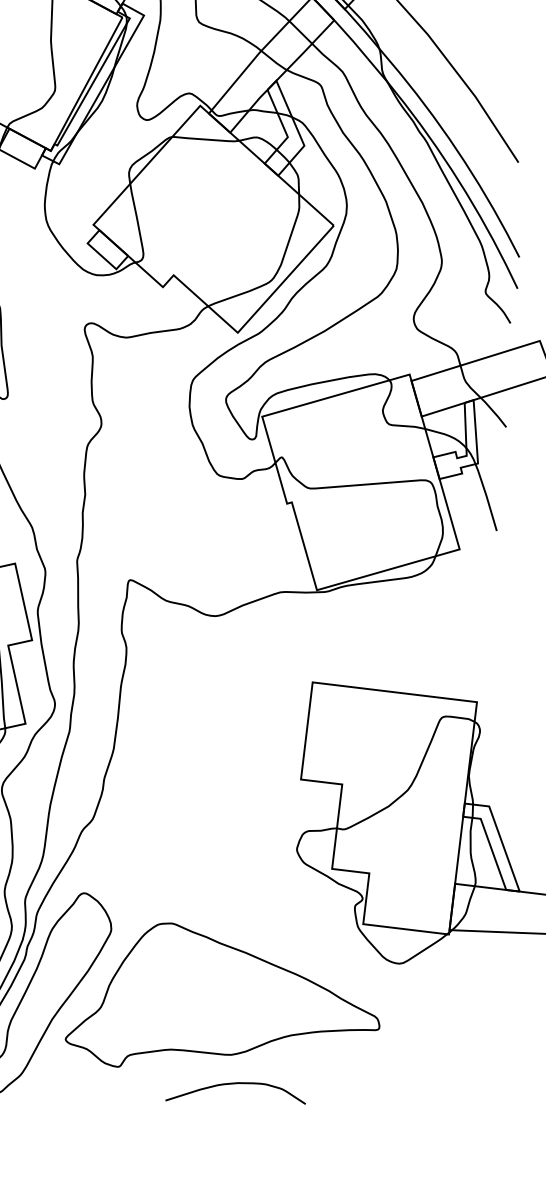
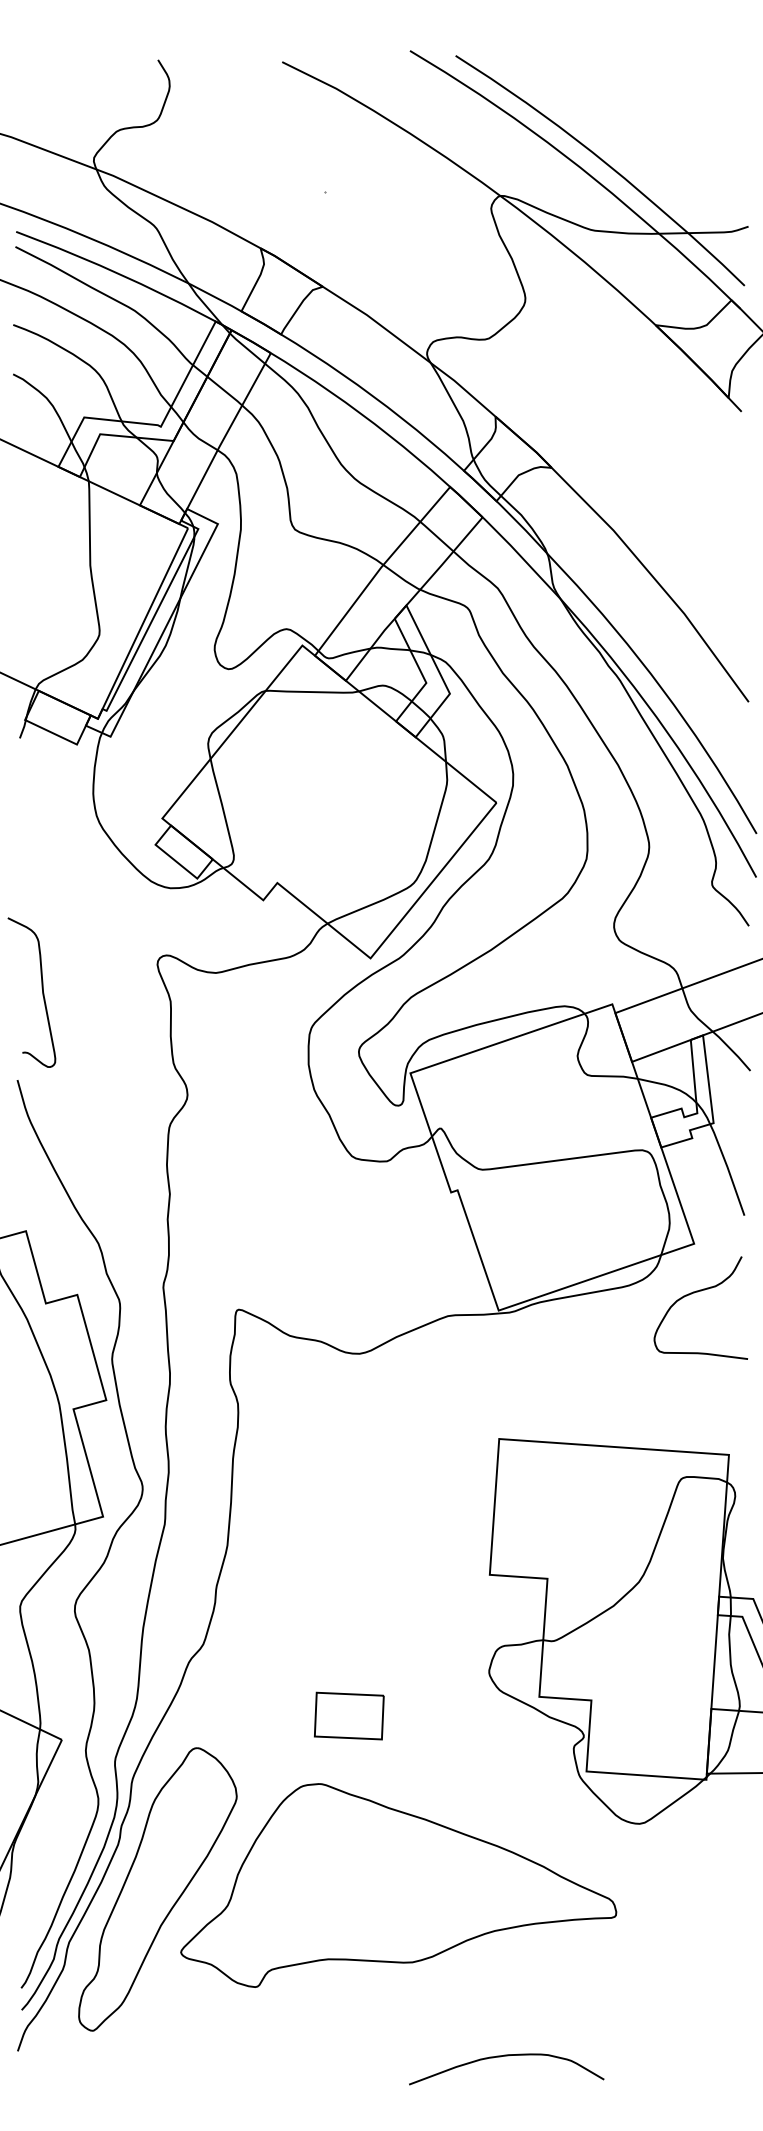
curve: (461, 584) -> (698, 1292), added
part: (195, 875) -> (349, 1715), added
curve: (236, 1083) -> (506, 2056), moved

